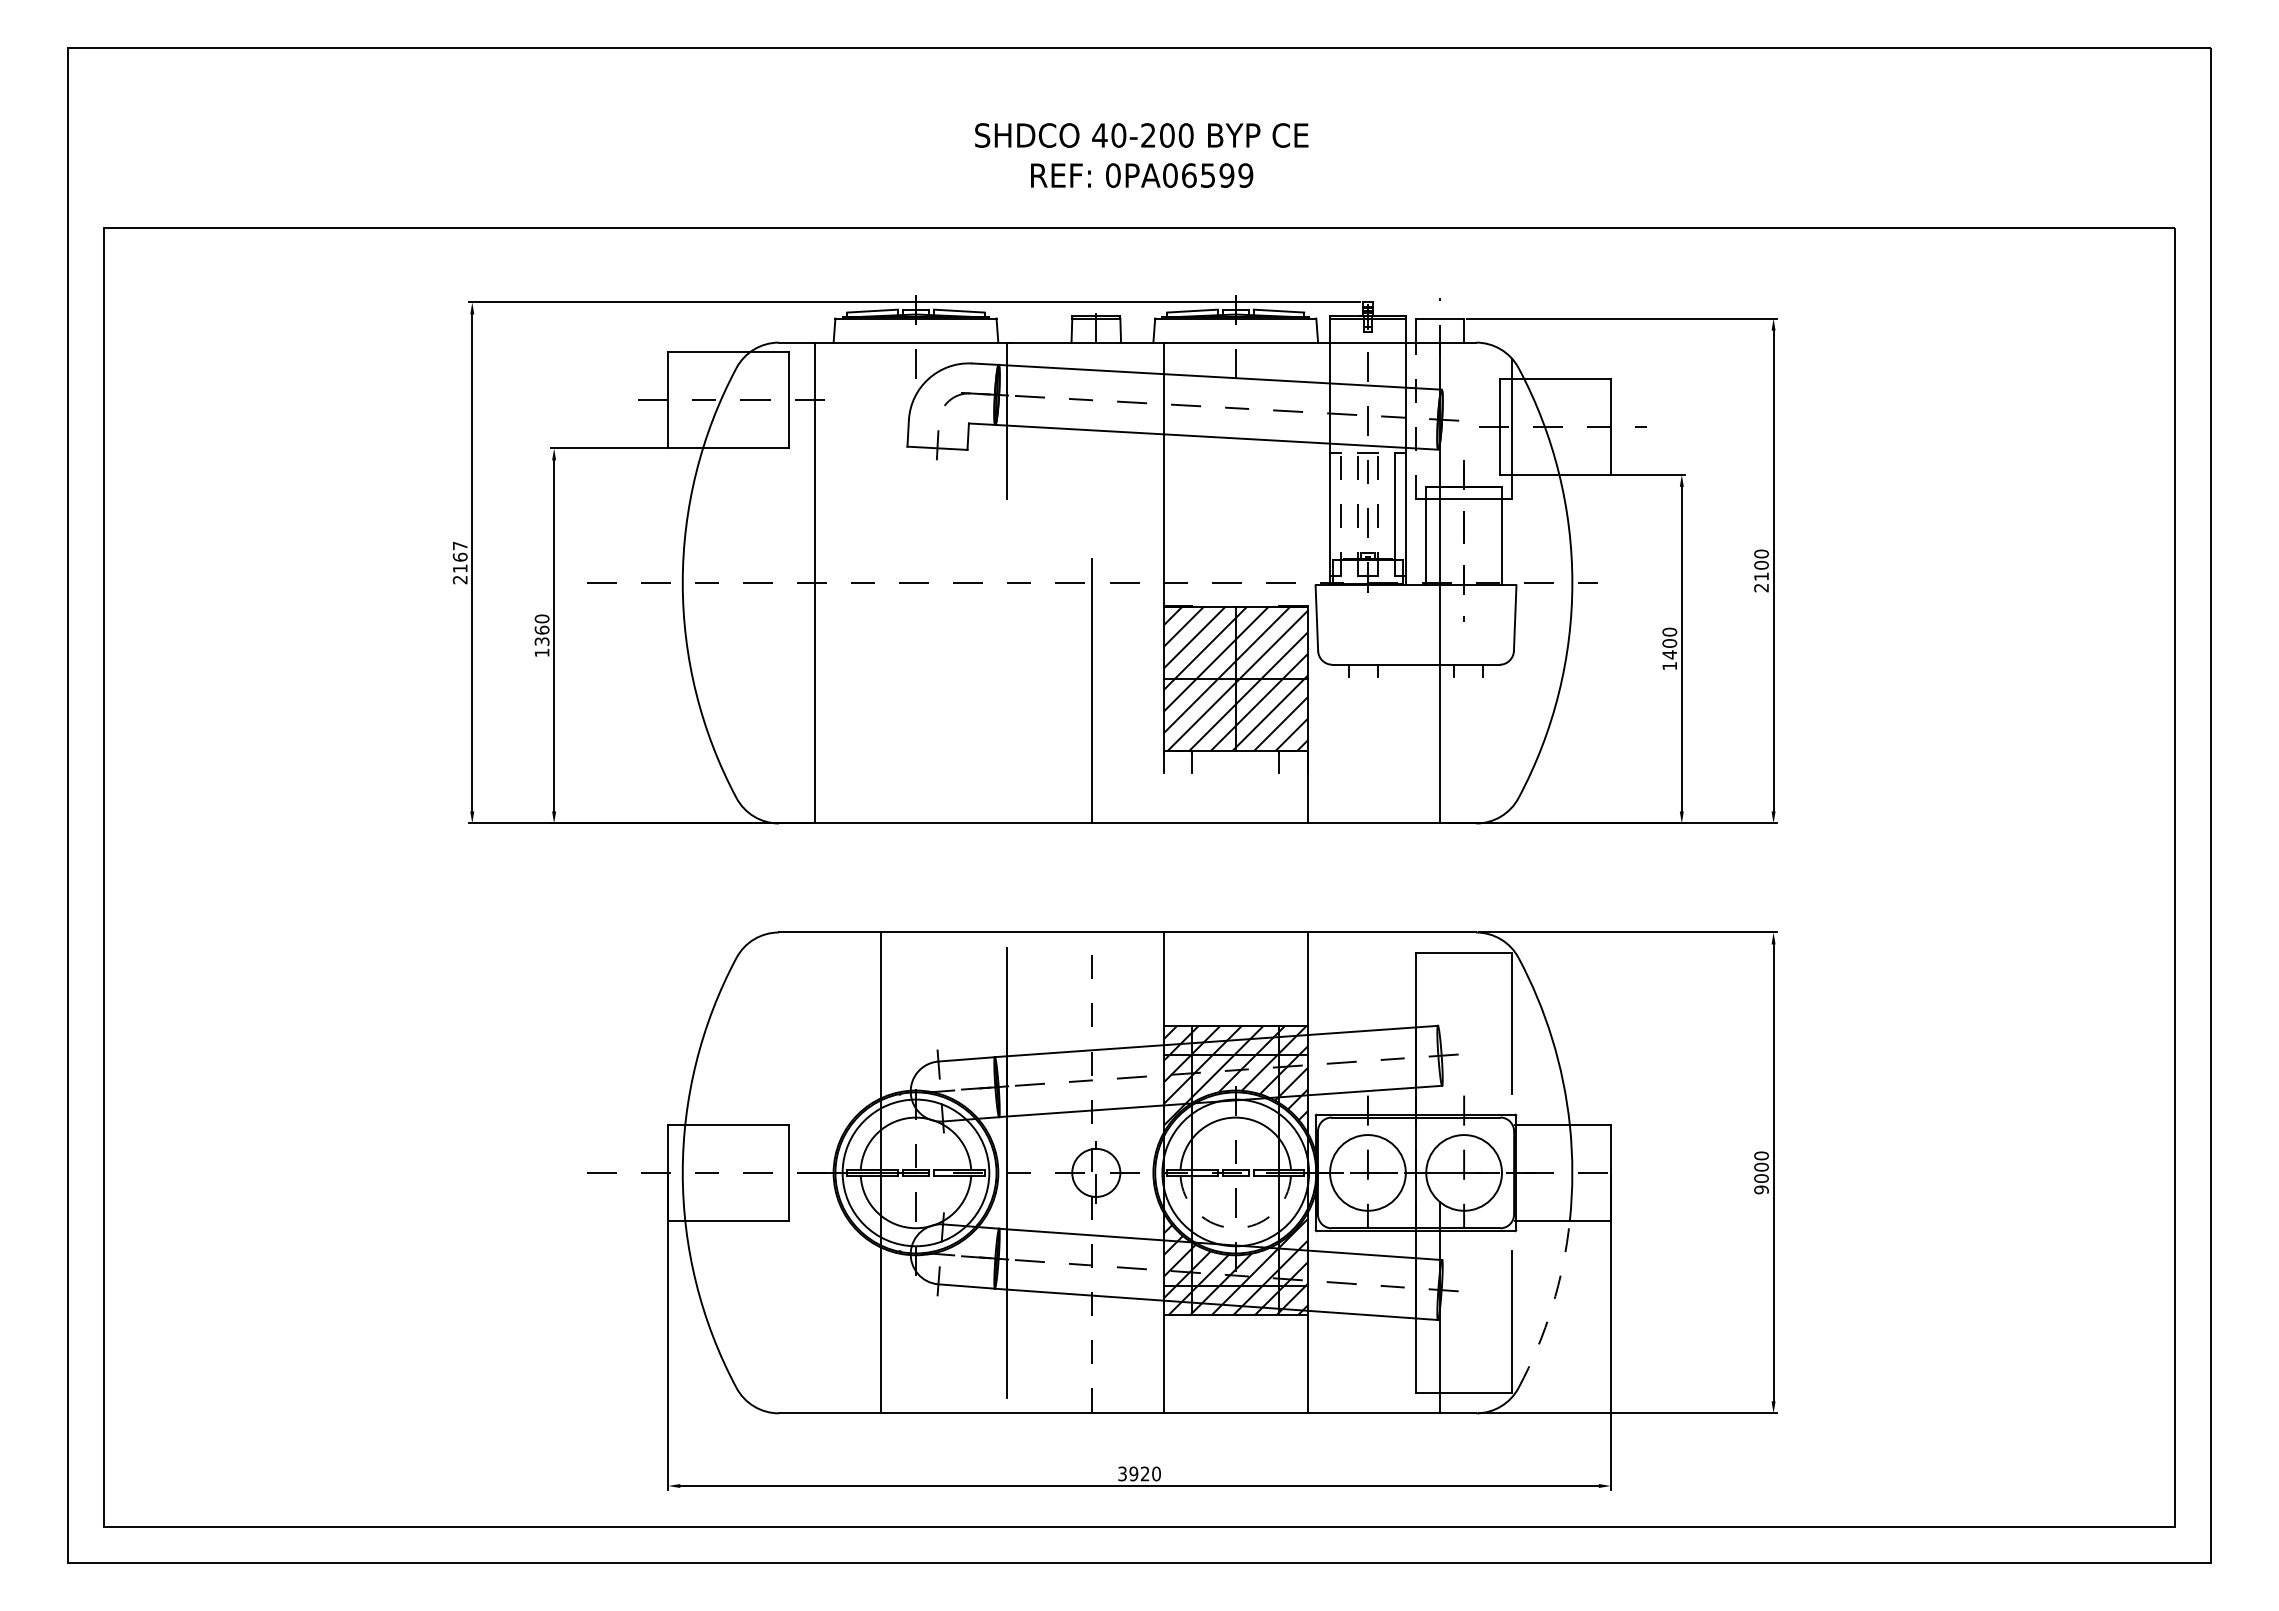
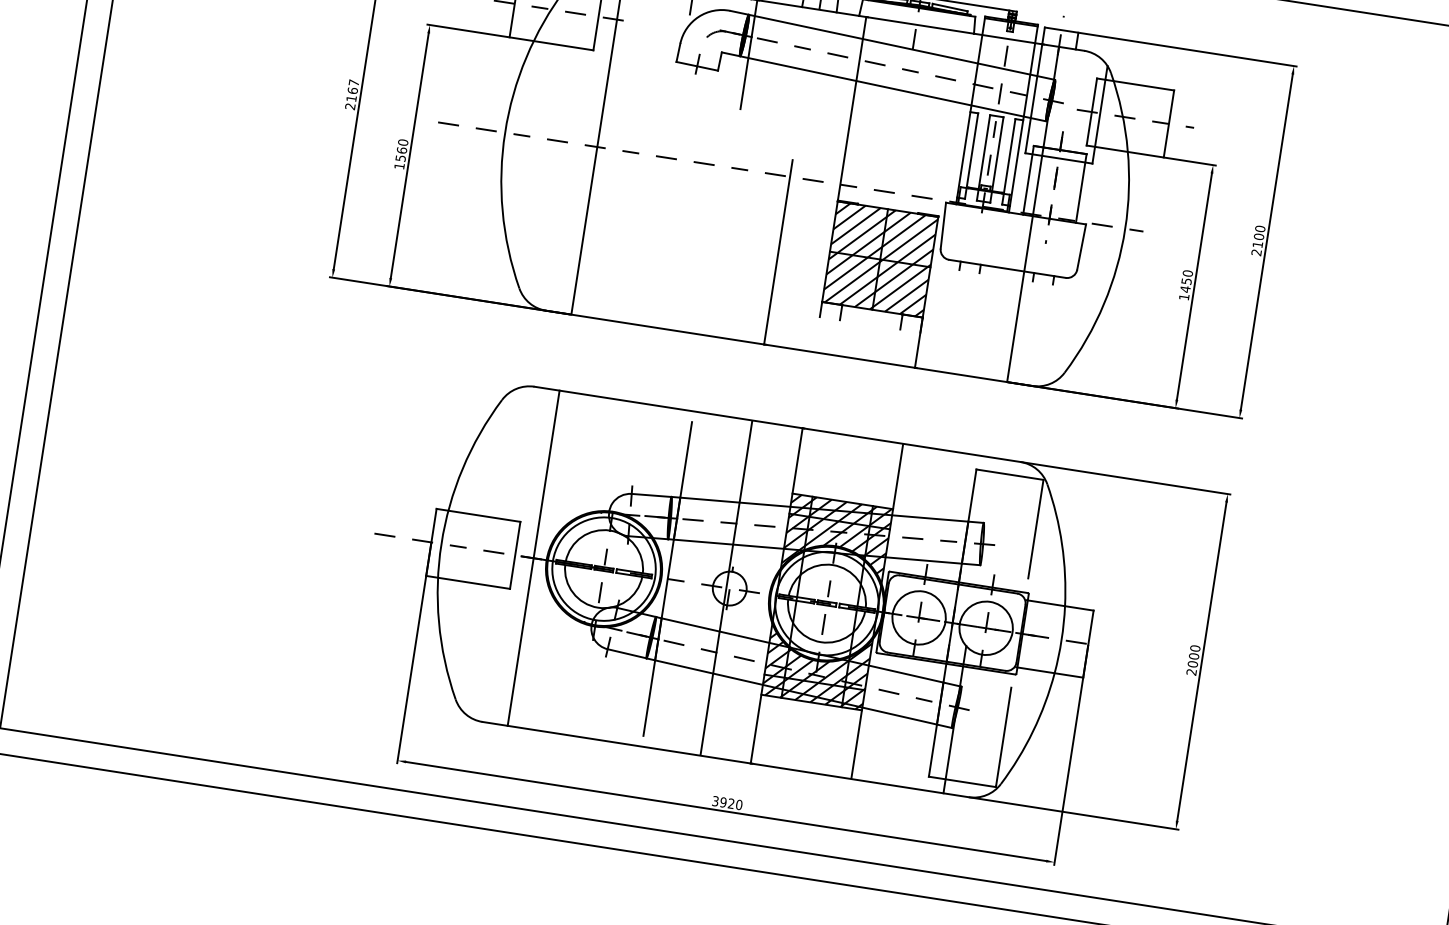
line: (1416, 420) -> (1034, 98), dashed -> solid
line: (1341, 514) -> (971, 156), dashed -> solid
line: (1358, 514) -> (983, 157), dashed -> solid
line: (1377, 514) -> (996, 159), dashed -> solid
text: (541, 641) -> (400, 158), 1360 -> 1560
text: (1669, 643) -> (1186, 281), 1400 -> 1450
line: (881, 1172) -> (534, 558), moved
line: (1091, 1172) -> (726, 587), dashed -> solid
text: (1761, 1189) -> (1191, 671), 9000 -> 2000
arc: (1235, 1228) -> (820, 642), dashed -> solid
arc: (1552, 1306) -> (1033, 730), dashed -> solid

